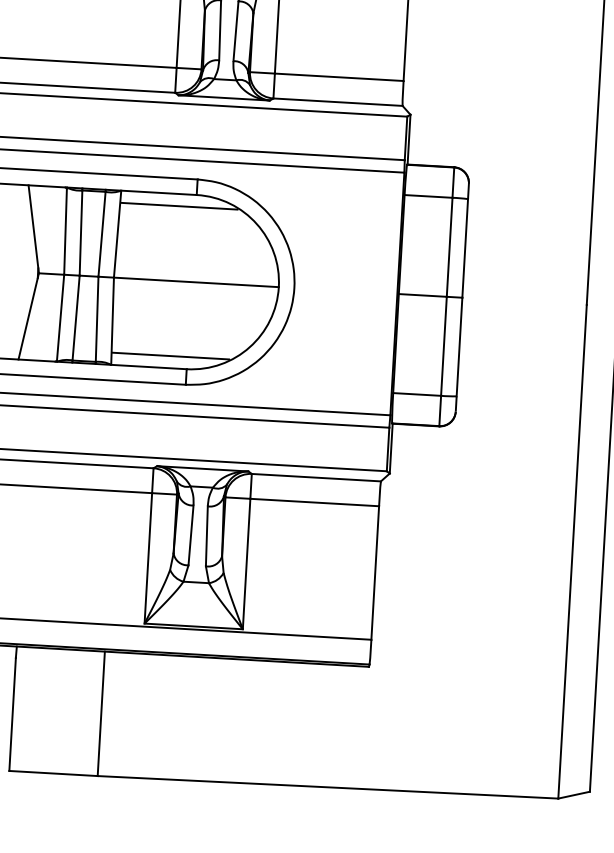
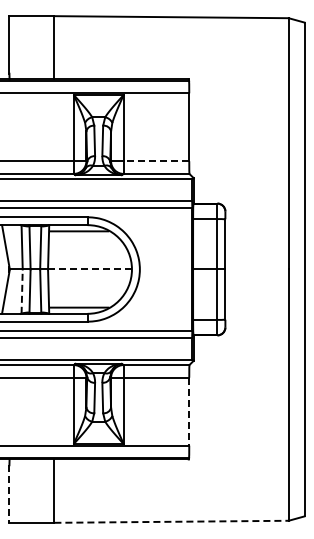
line: (339, 77) -> (156, 161), solid -> dashed
line: (197, 282) -> (90, 269), solid -> dashed
line: (61, 317) -> (22, 291), solid -> dashed
line: (375, 572) -> (189, 411), solid -> dashed
line: (12, 715) -> (9, 494), solid -> dashed
line: (329, 786) -> (172, 521), solid -> dashed

